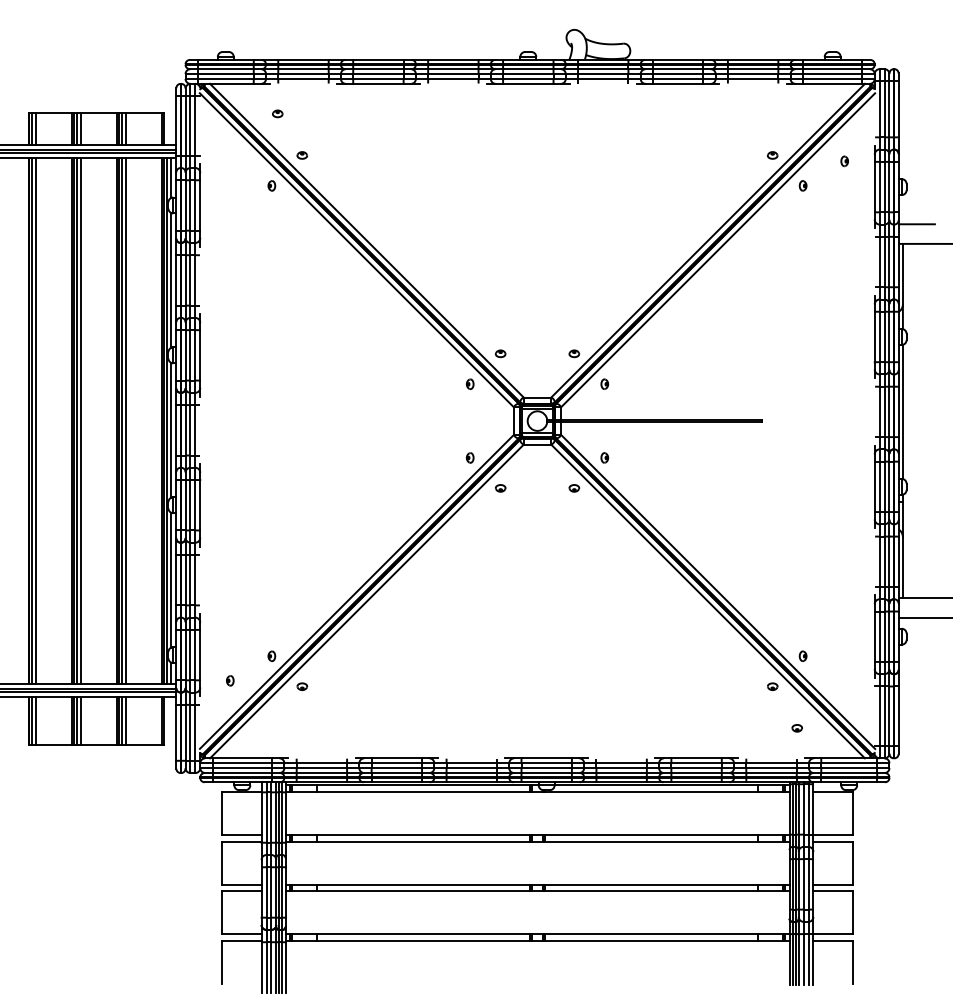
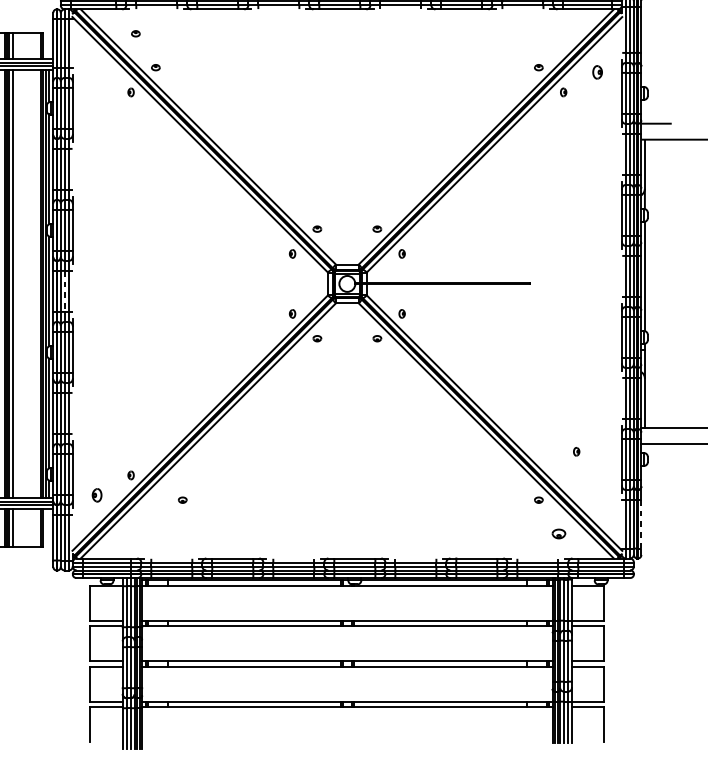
part: (844, 161) -> (597, 72), size x1.6
line: (190, 430) -> (64, 291), solid -> dashed
part: (802, 655) -> (576, 451), moved
part: (230, 680) -> (97, 495), size x1.6
part: (302, 686) -> (182, 500), moved
line: (898, 716) -> (641, 524), solid -> dashed
part: (796, 728) -> (558, 534), size x1.6

